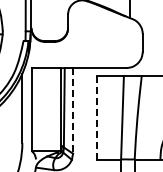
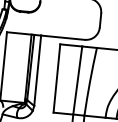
line: (73, 110) -> (38, 70), dashed -> solid
line: (97, 117) -> (57, 78), dashed -> solid

